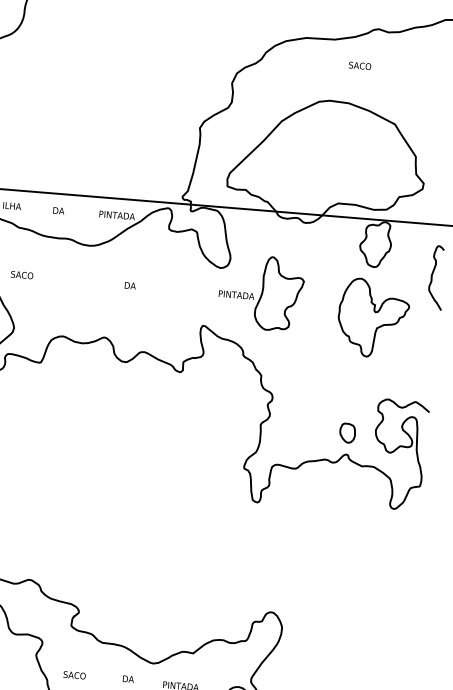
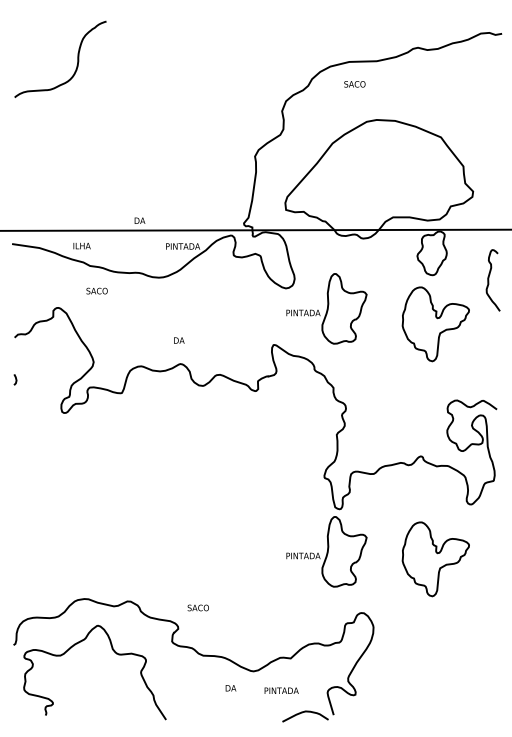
text: (359, 66) -> (354, 84), moved
text: (58, 210) -> (139, 220), moved
text: (21, 274) -> (96, 290), moved
text: (130, 285) -> (179, 340), moved
part: (347, 432) -> (420, 435), removed
part: (239, 545) -> (326, 551), added
part: (352, 563) -> (435, 559), added
text: (73, 674) -> (197, 607), moved

